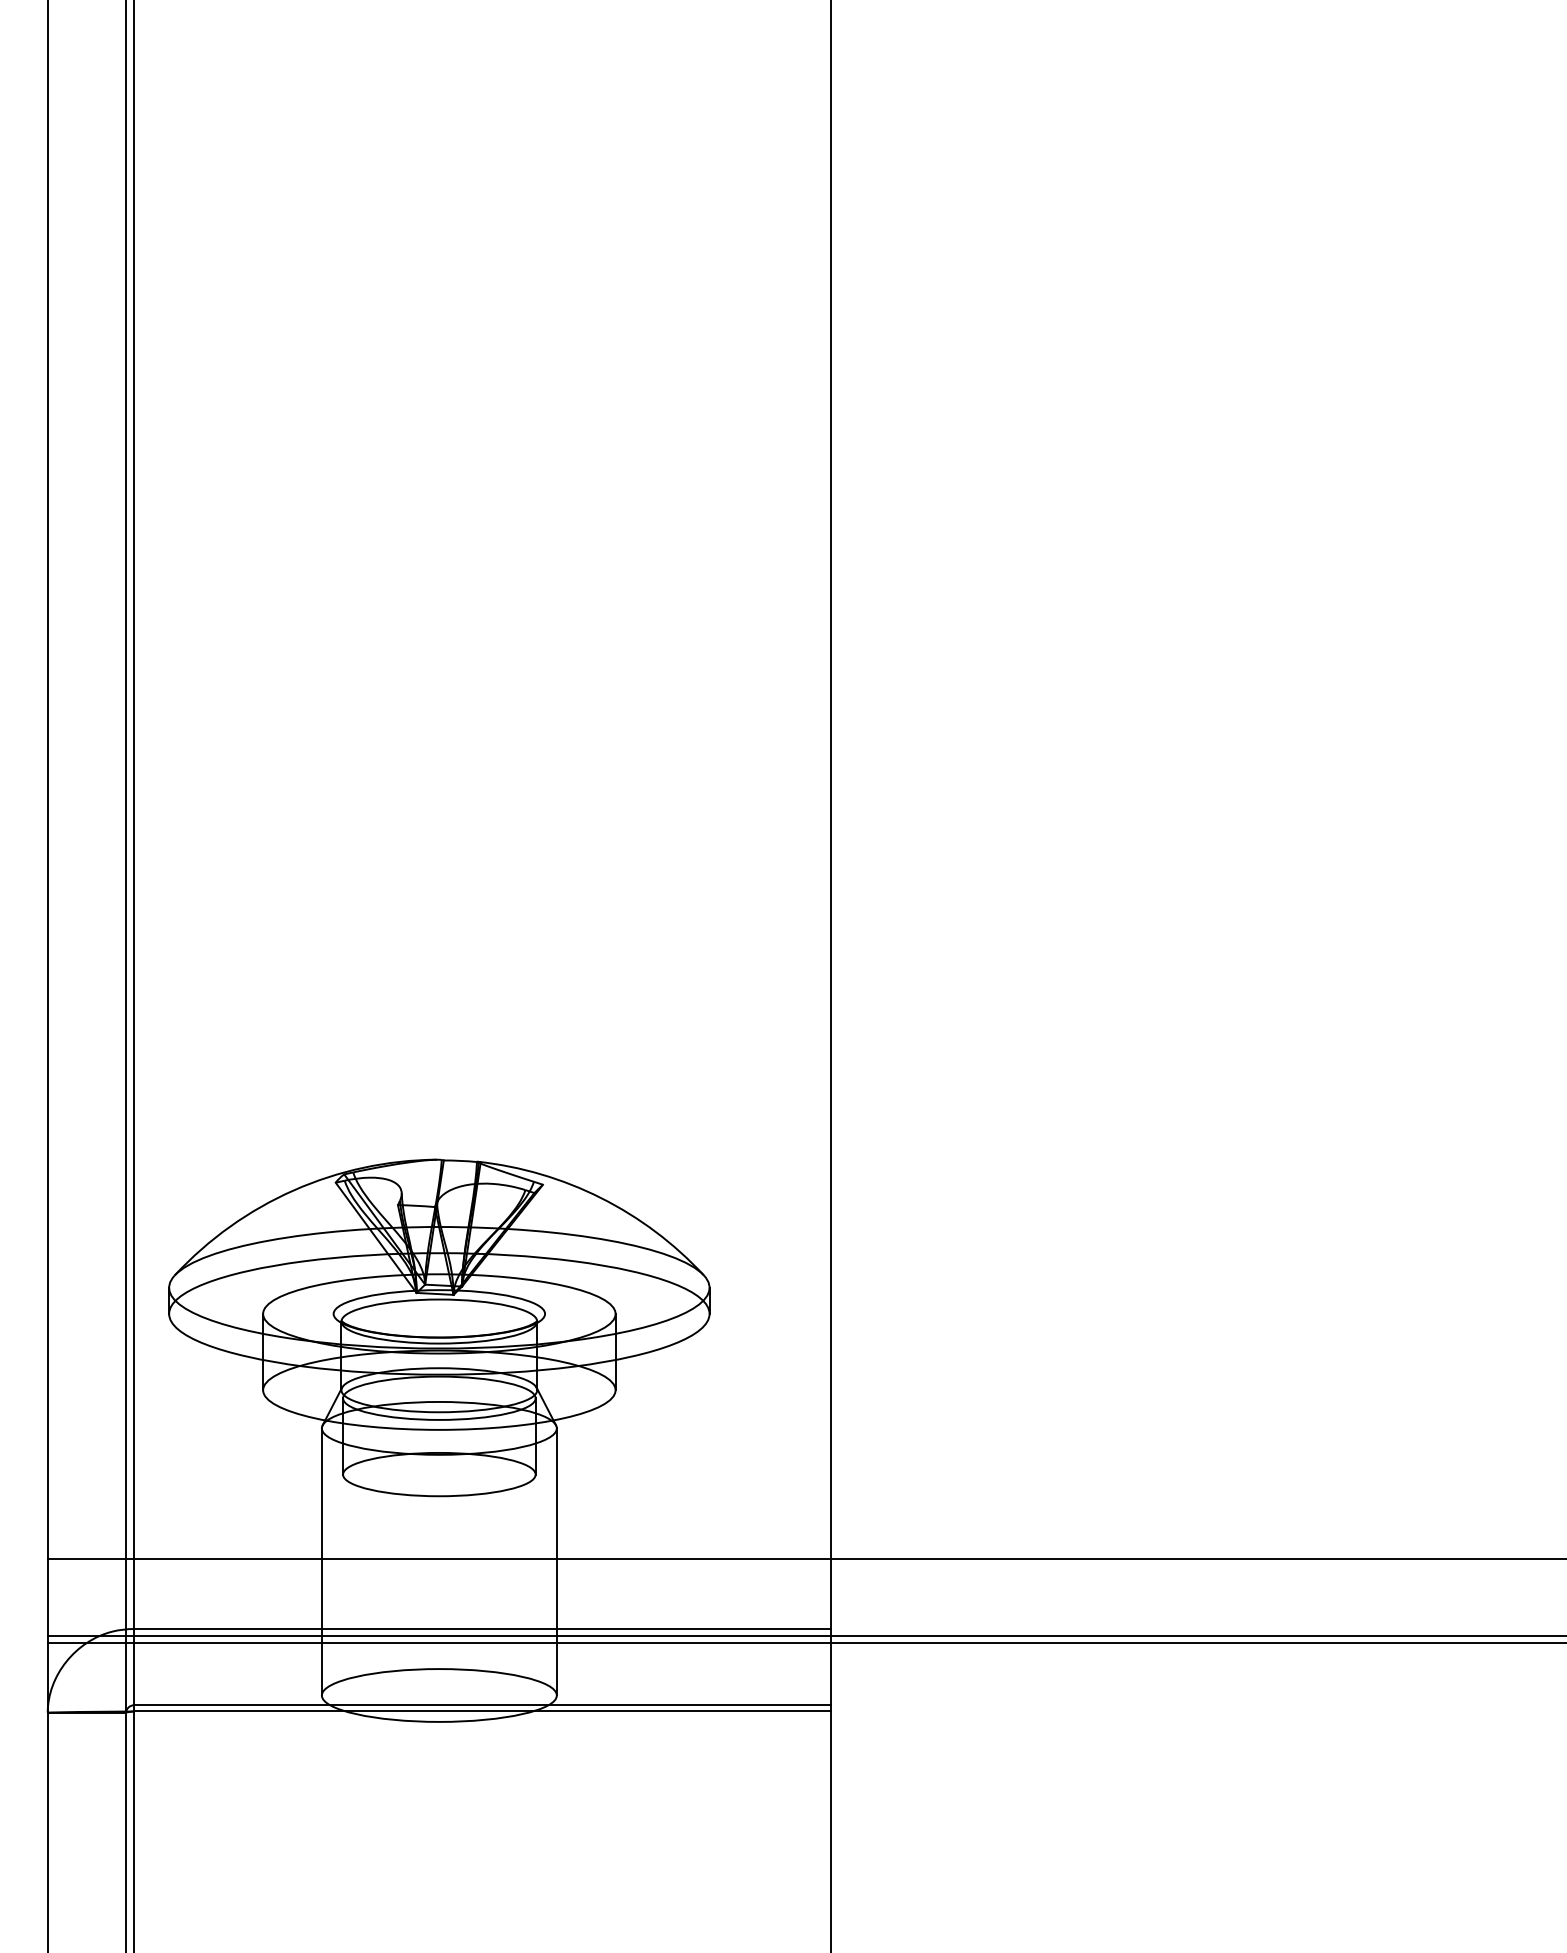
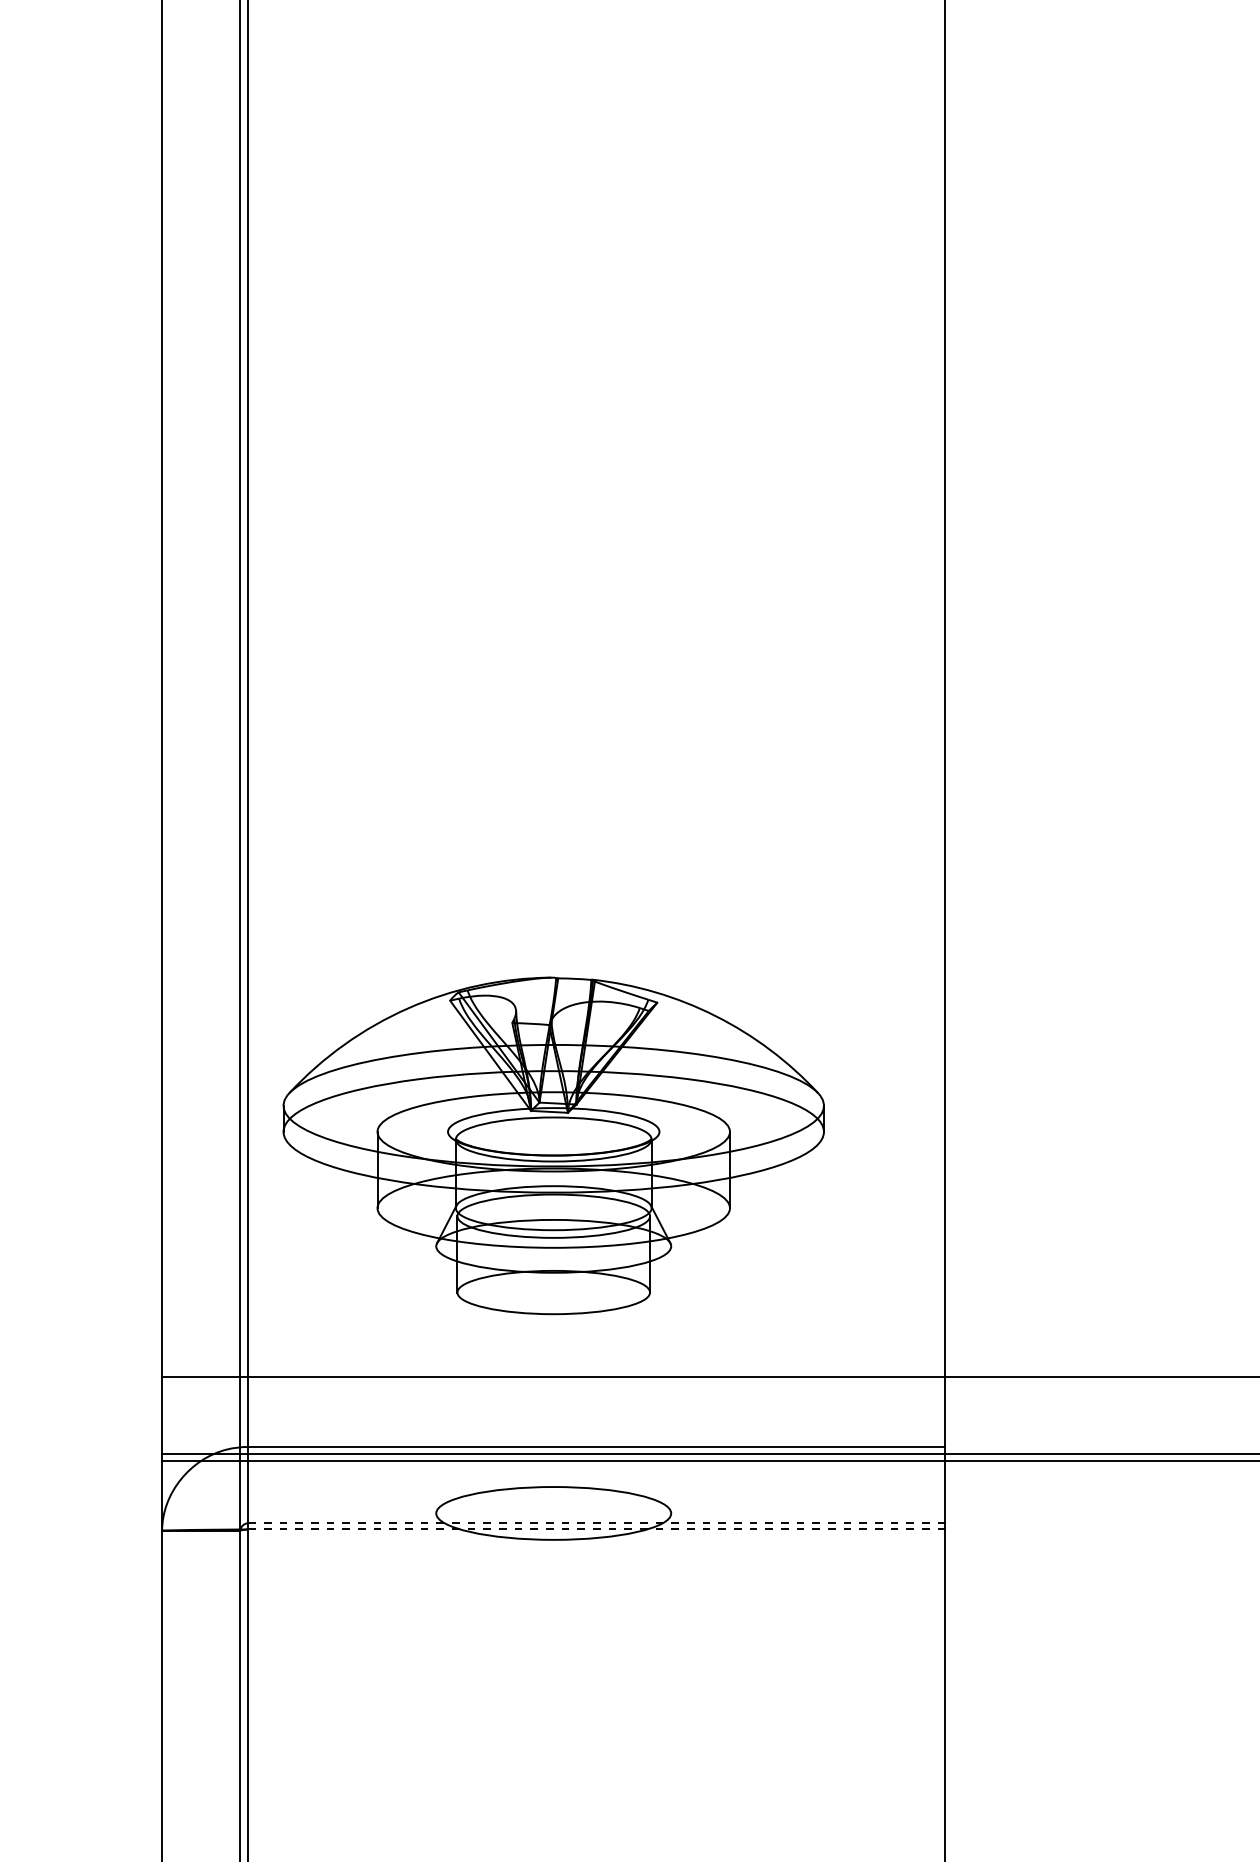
line: (321, 1561) -> (435, 1379), removed
line: (556, 1561) -> (670, 1379), removed
line: (482, 1705) -> (596, 1523), solid -> dashed
line: (482, 1711) -> (596, 1529), solid -> dashed

